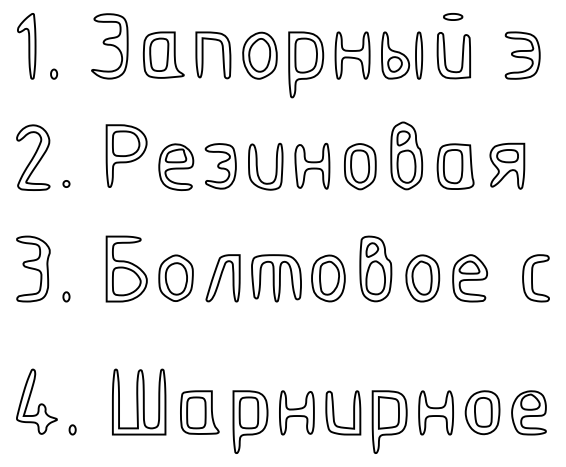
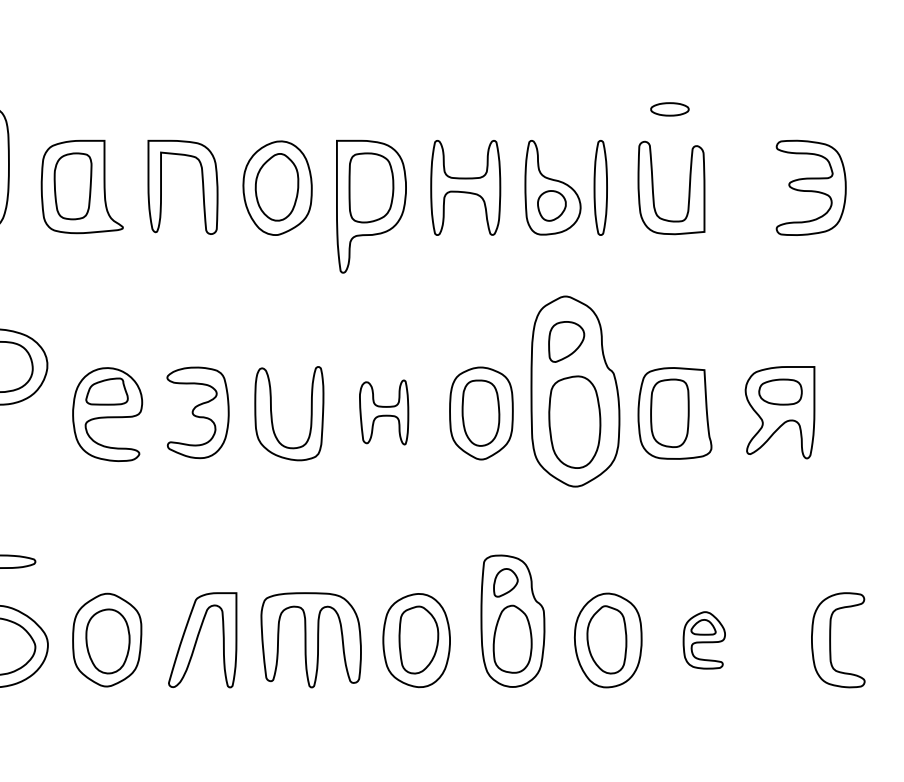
part: (406, 155) -> (575, 390), size x1.4
part: (312, 165) -> (384, 411), size x0.7
part: (469, 278) -> (703, 640), size x0.6

